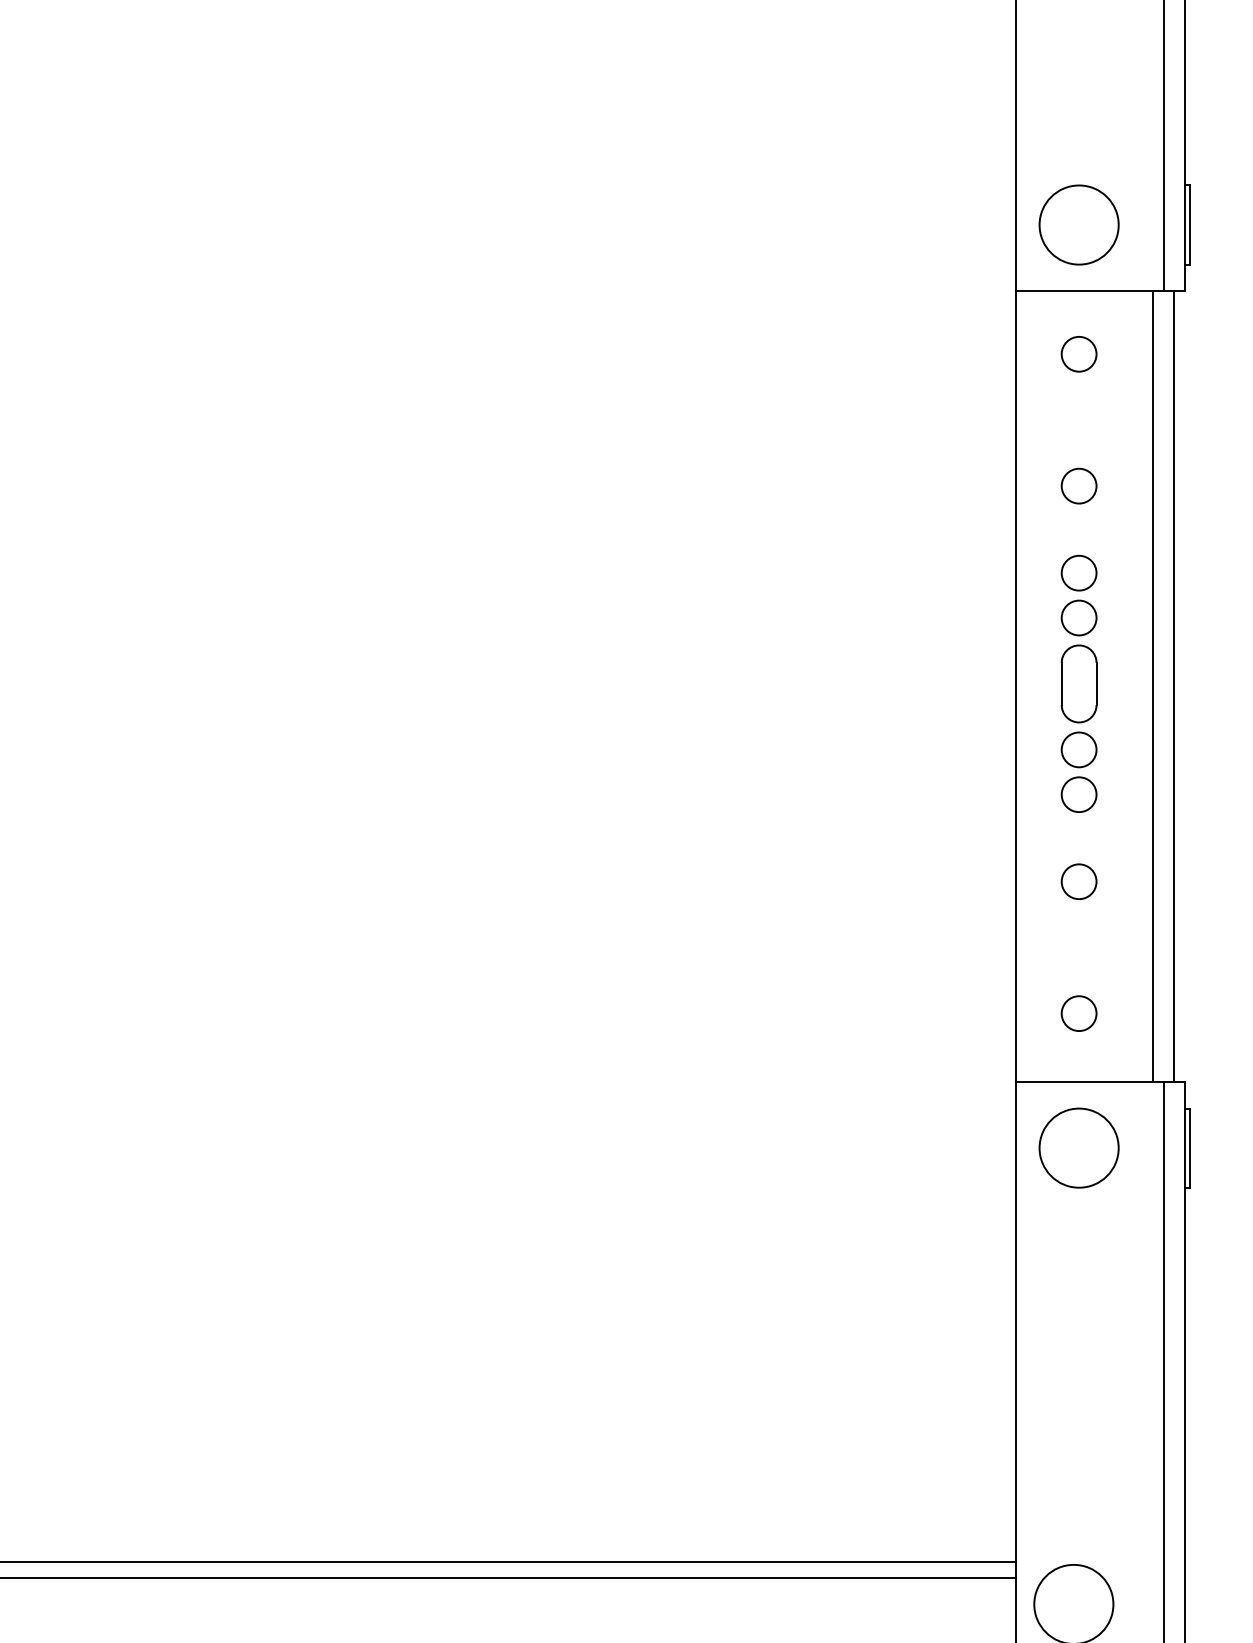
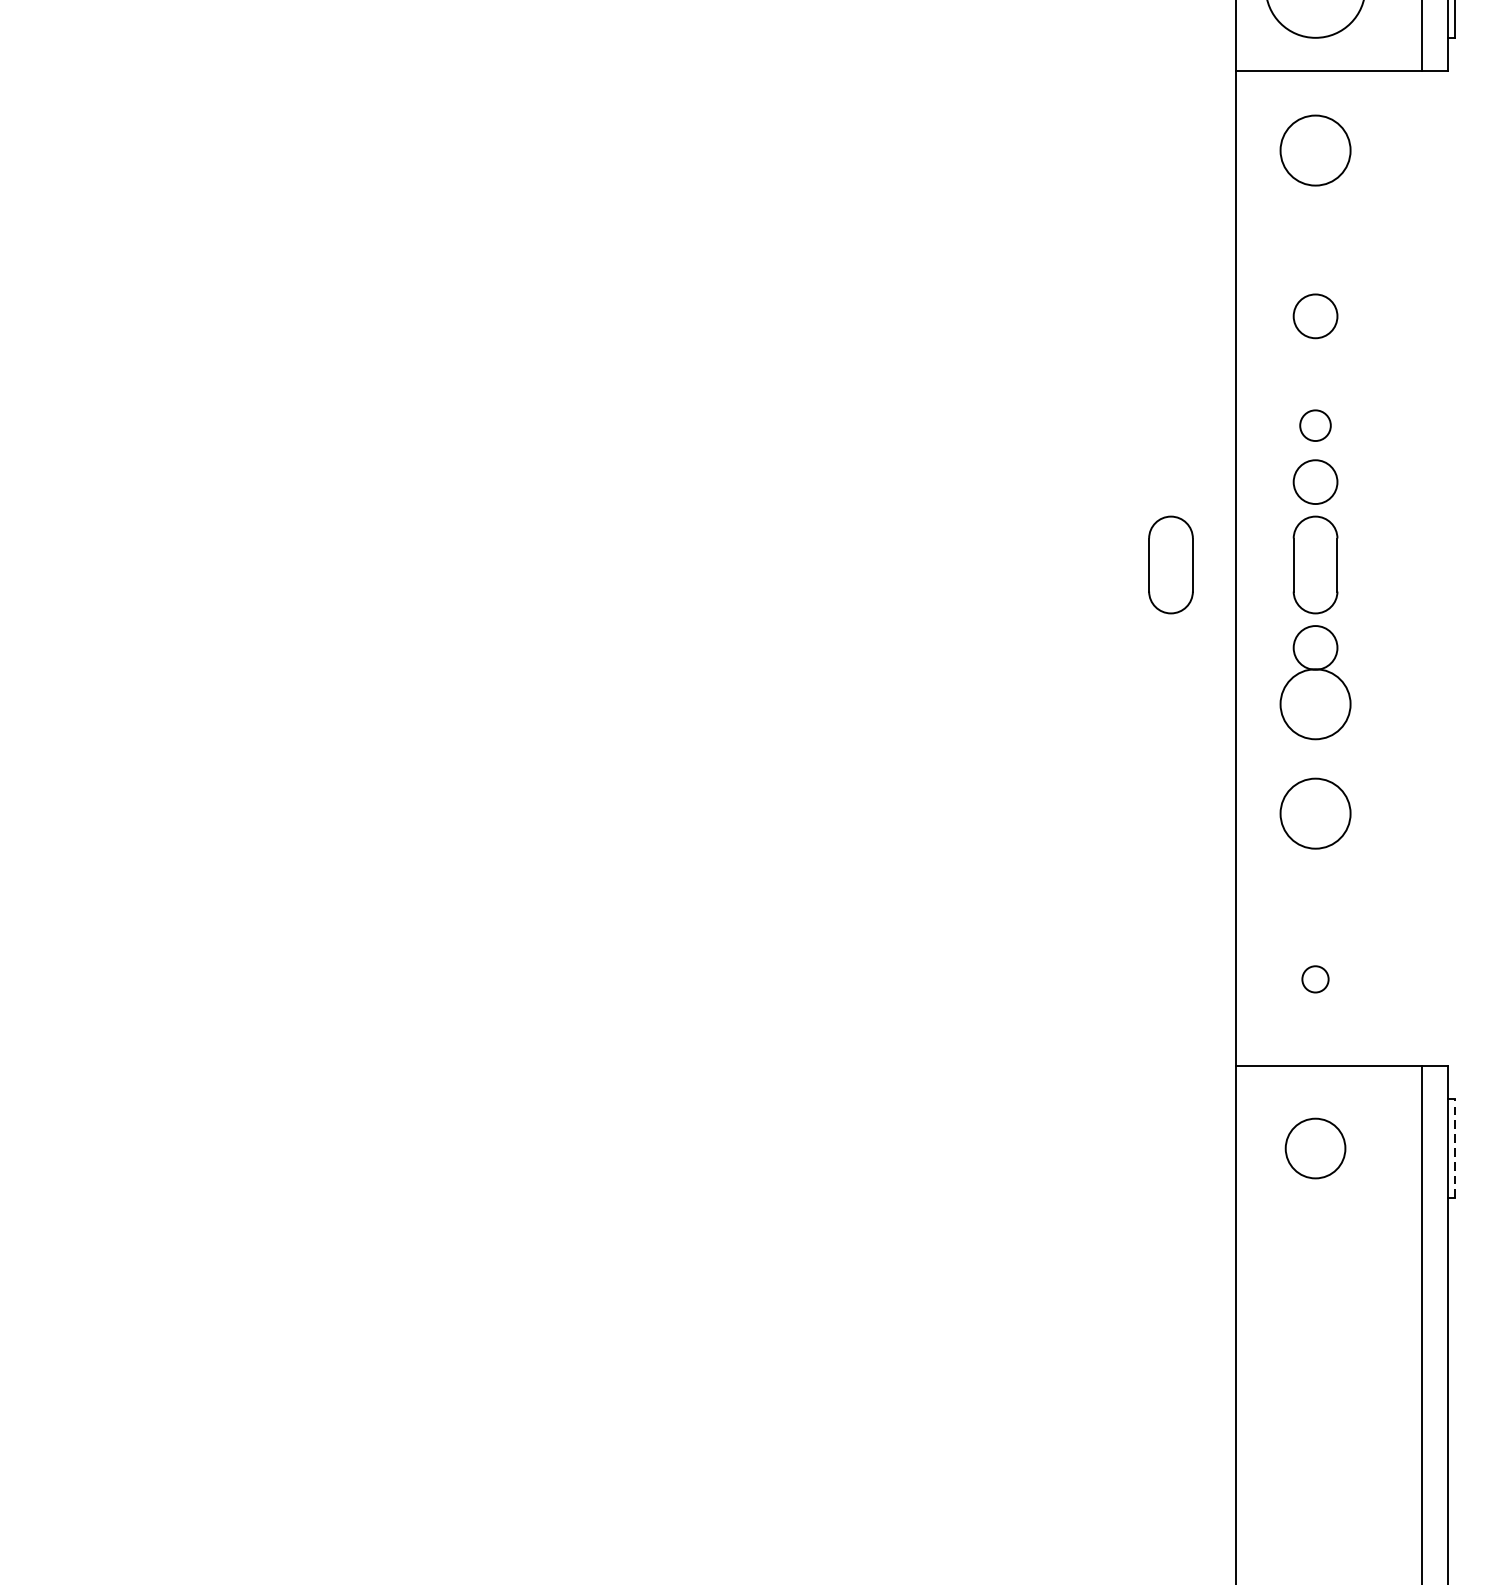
circle: (1078, 353) -> (1314, 149), size x1.6
circle: (1078, 572) -> (1314, 424), size x0.7
part: (963, 683) -> (1170, 564), added
line: (1152, 686) -> (1407, 568), removed
line: (1174, 686) -> (1435, 568), removed
circle: (1078, 794) -> (1314, 703), size x1.6
circle: (1078, 881) -> (1314, 813), size x1.6
circle: (1078, 1013) -> (1314, 979), size x0.6
circle: (1078, 1147) -> (1314, 1147), size x0.6
line: (1189, 1148) -> (1454, 1148), solid -> dashed

